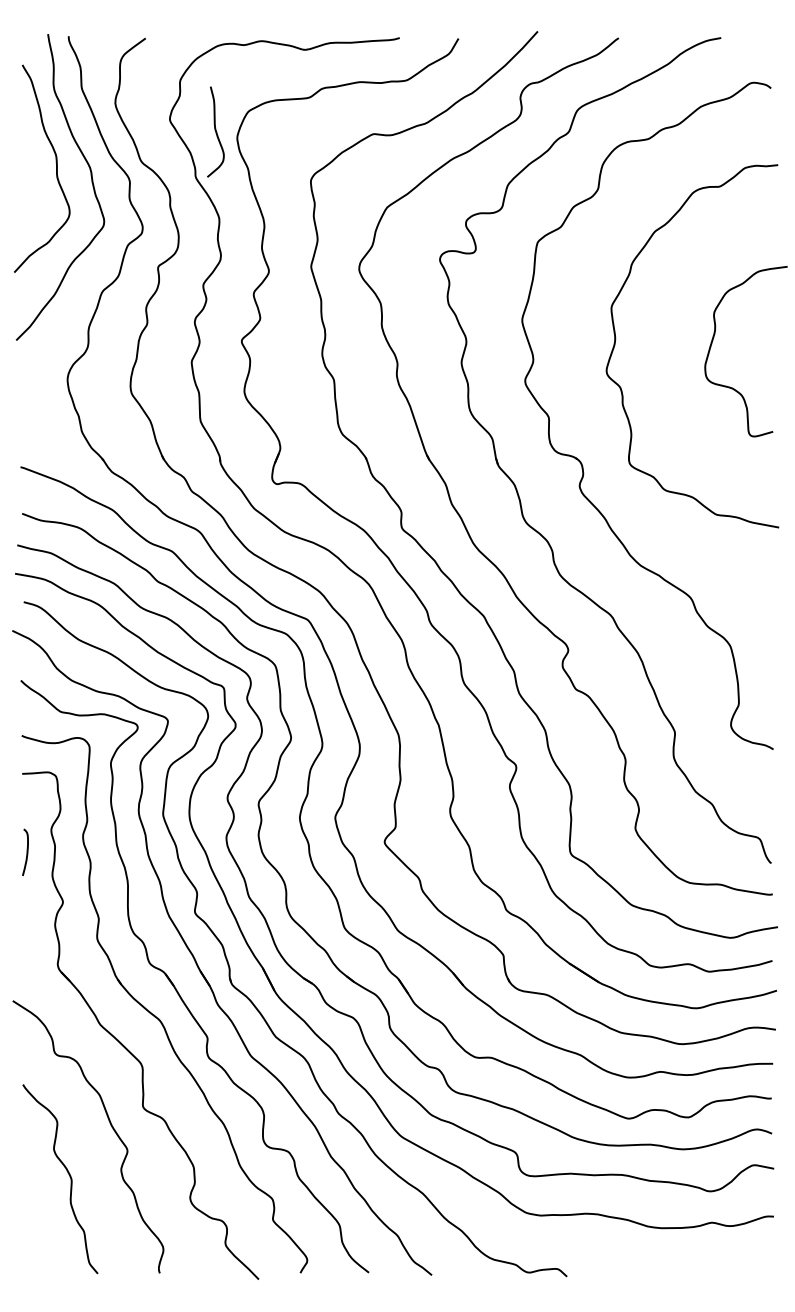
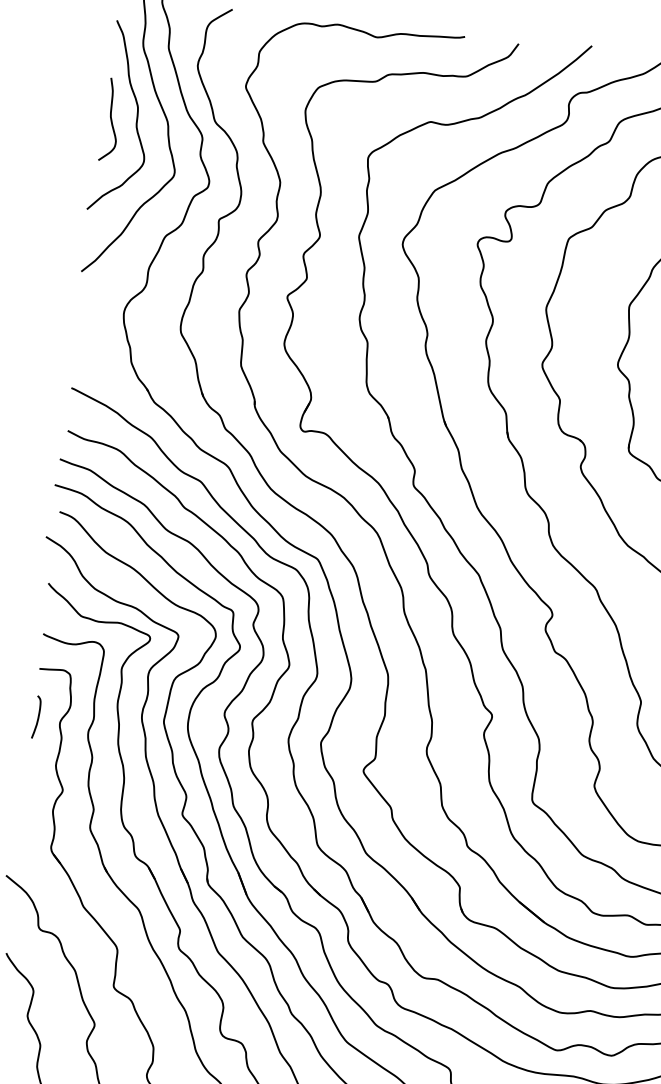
curve: (215, 131) -> (110, 119), moved
curve: (26, 851) -> (37, 716), moved

